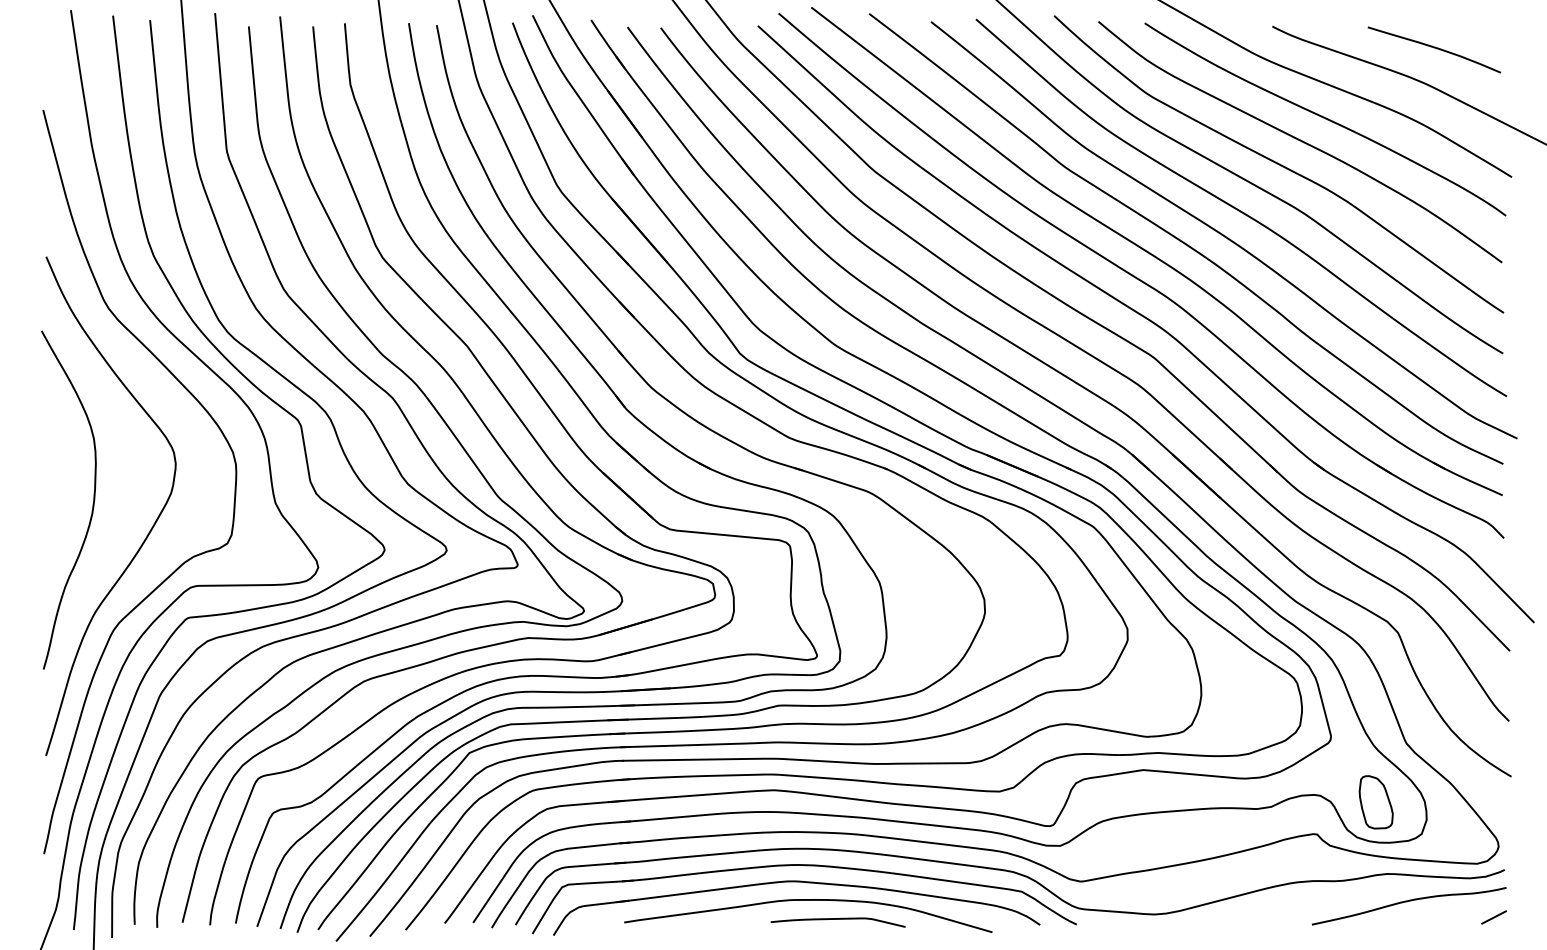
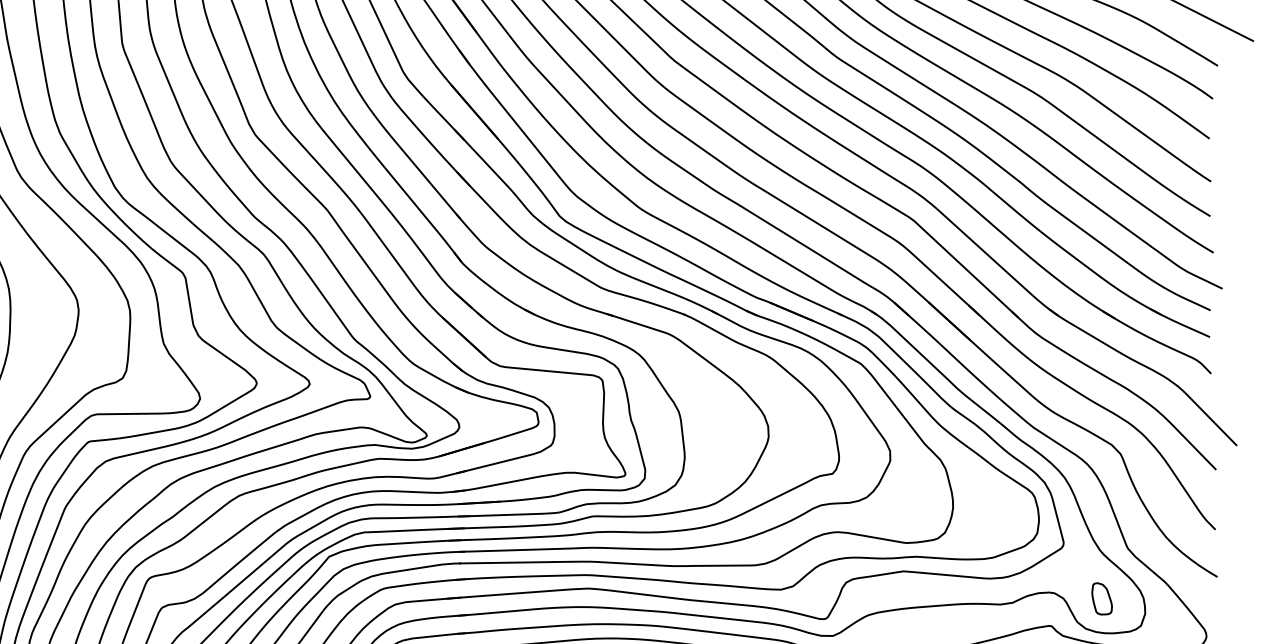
part: (1375, 802) -> (1101, 599), size x0.7

